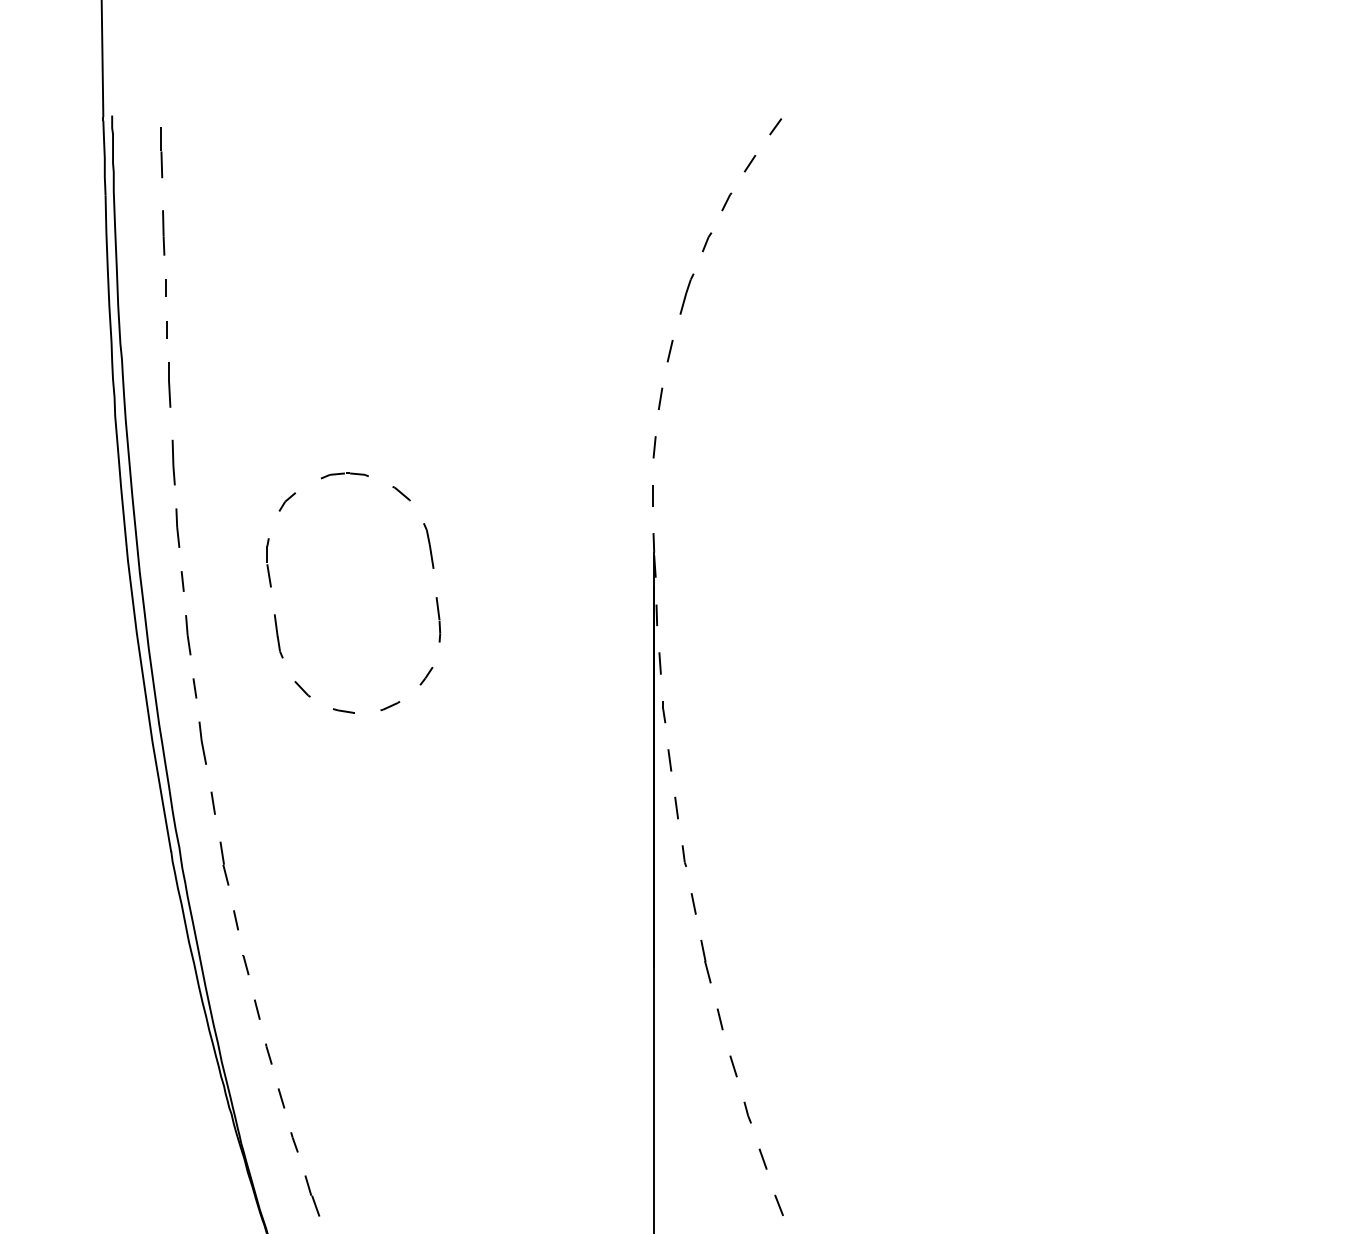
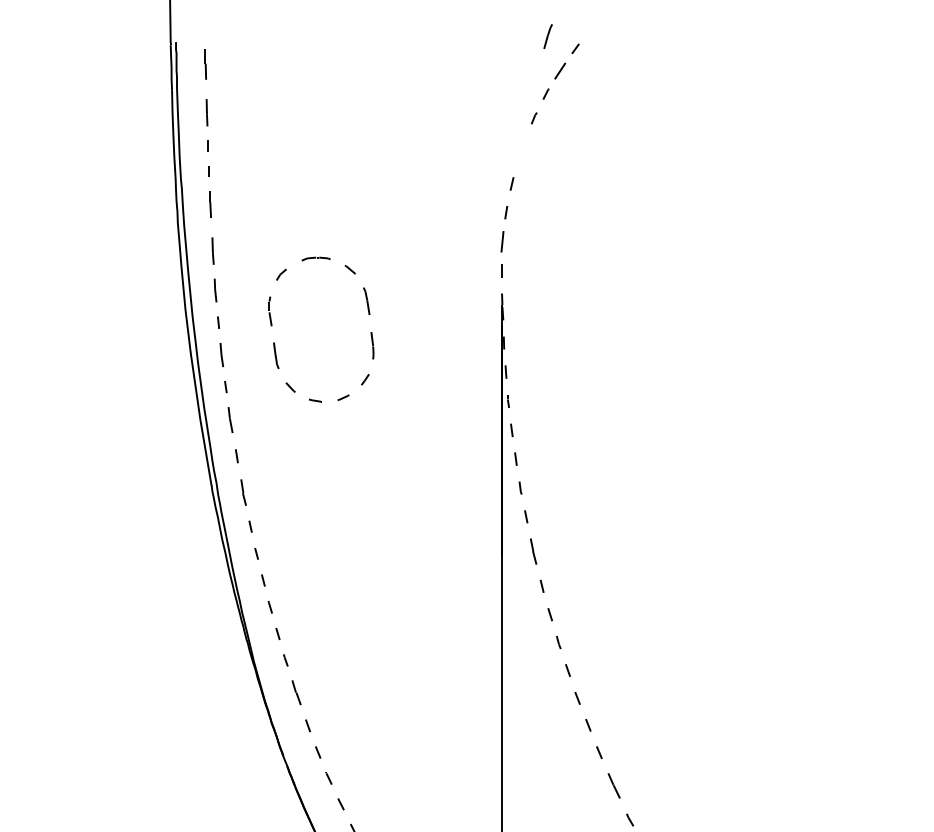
part: (748, 162) -> (559, 70), size x1.6
line: (685, 293) -> (547, 36), moved
part: (654, 446) -> (502, 241), size x1.6

